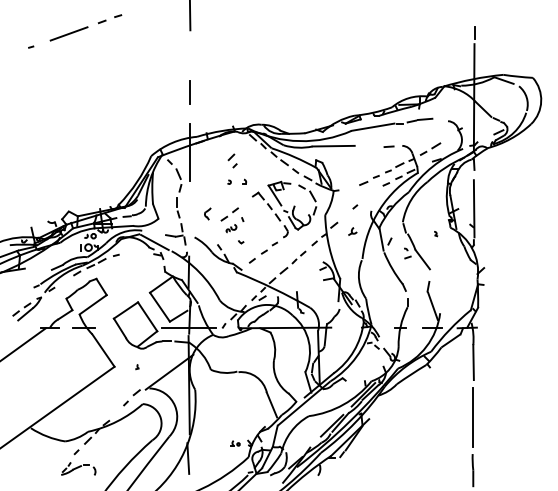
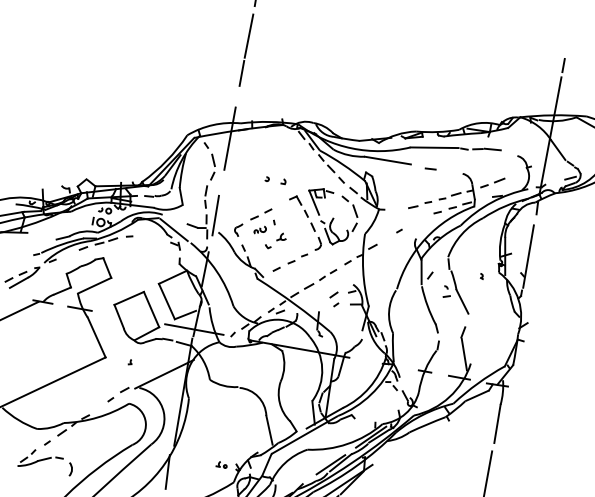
line: (189, 57) -> (248, 35), added
line: (388, 146) -> (430, 168), moved
part: (232, 160) -> (334, 298), moved
part: (207, 213) -> (237, 229), moved
line: (189, 222) -> (215, 215), added
part: (352, 231) -> (281, 237), moved
part: (78, 468) -> (46, 461), size x1.43

